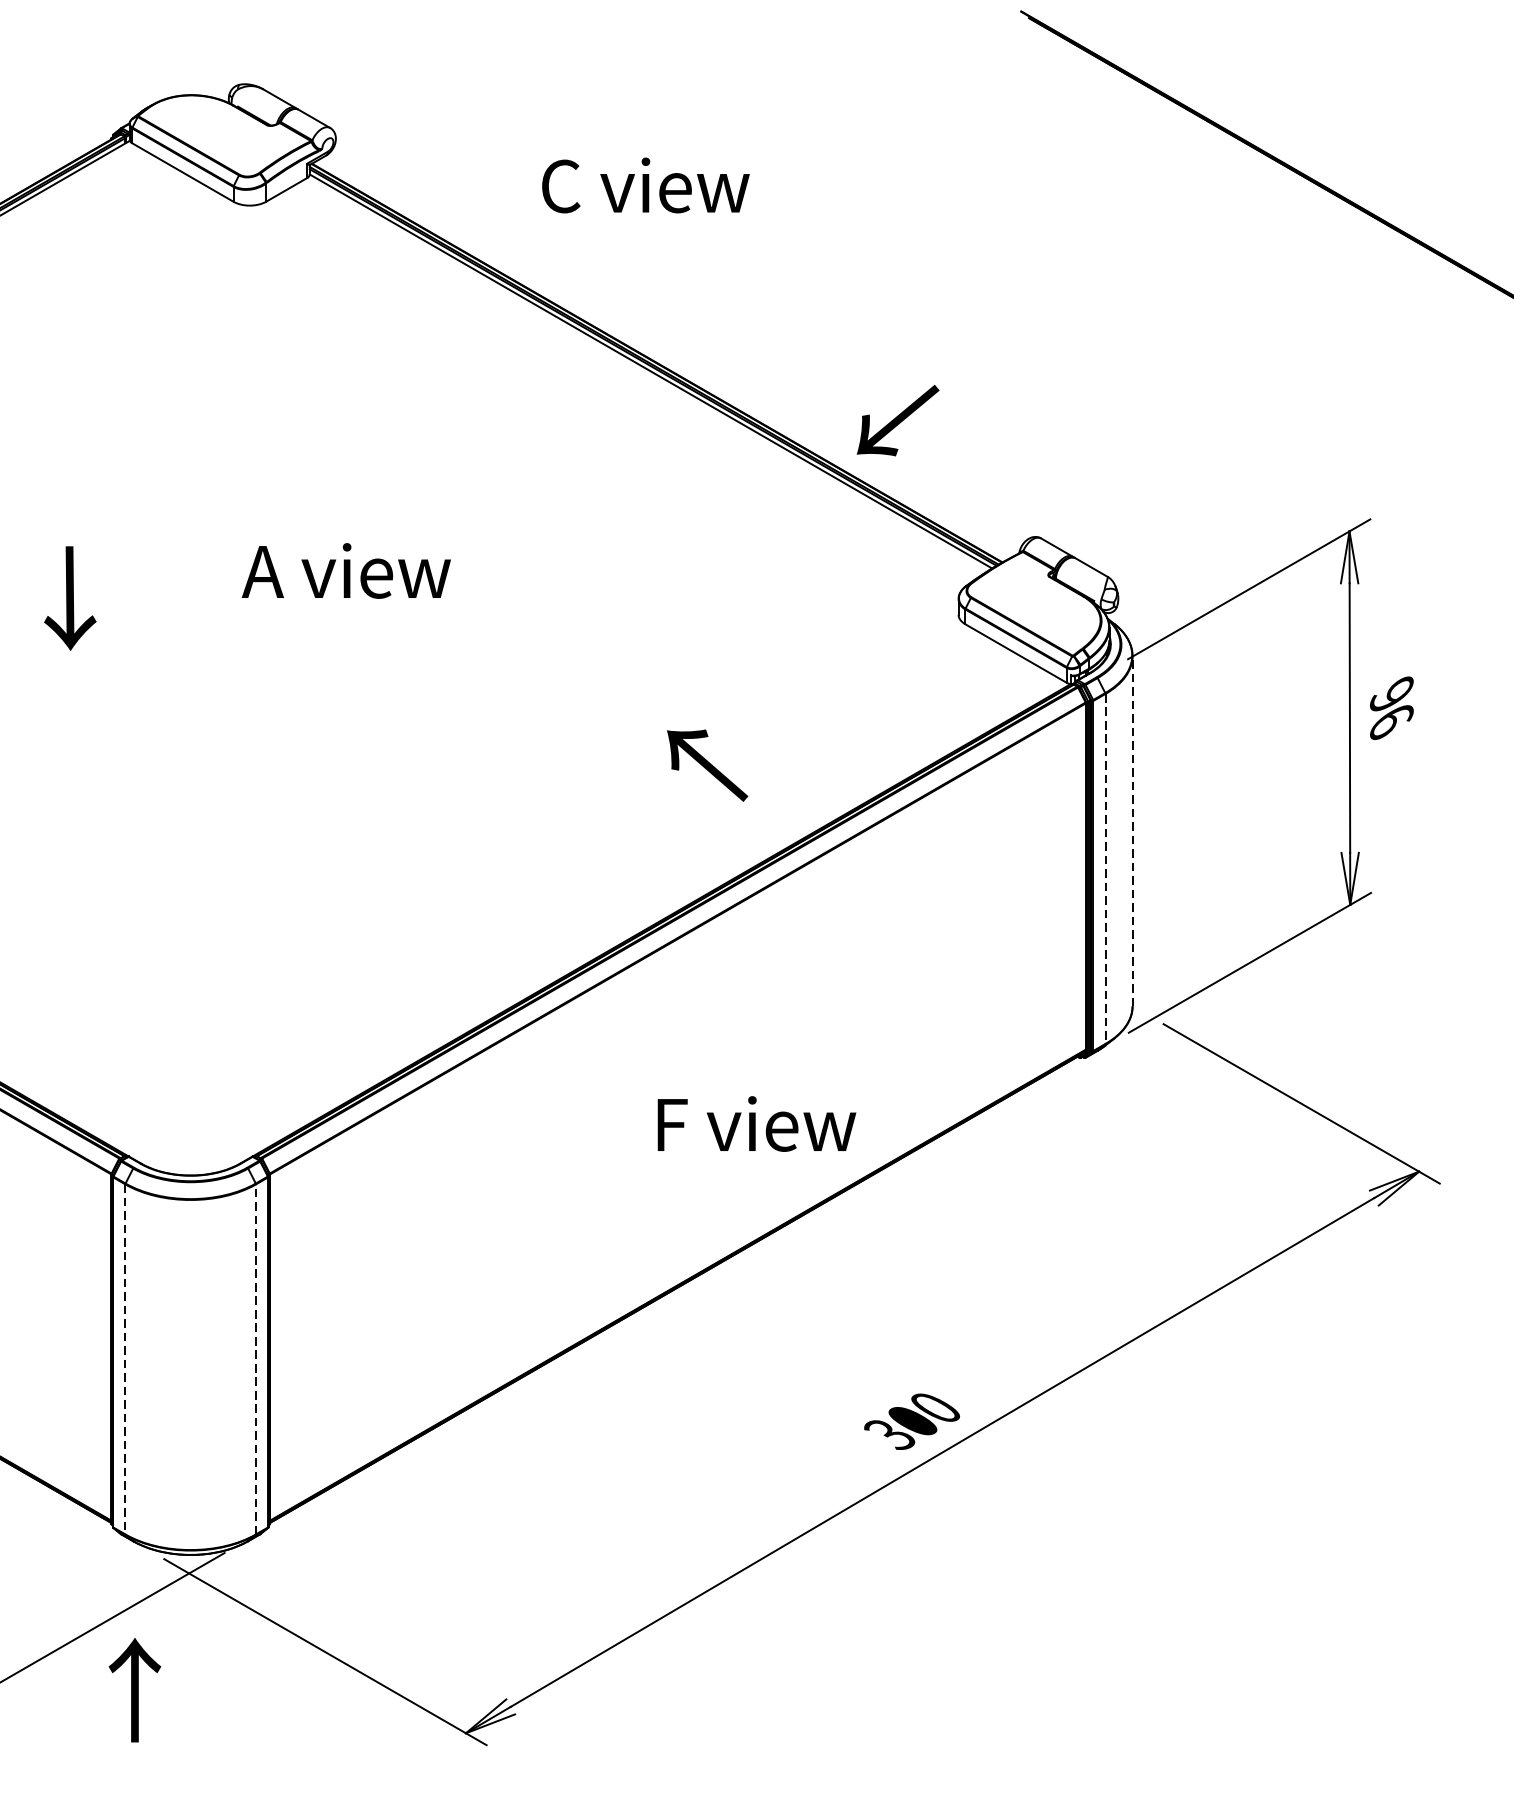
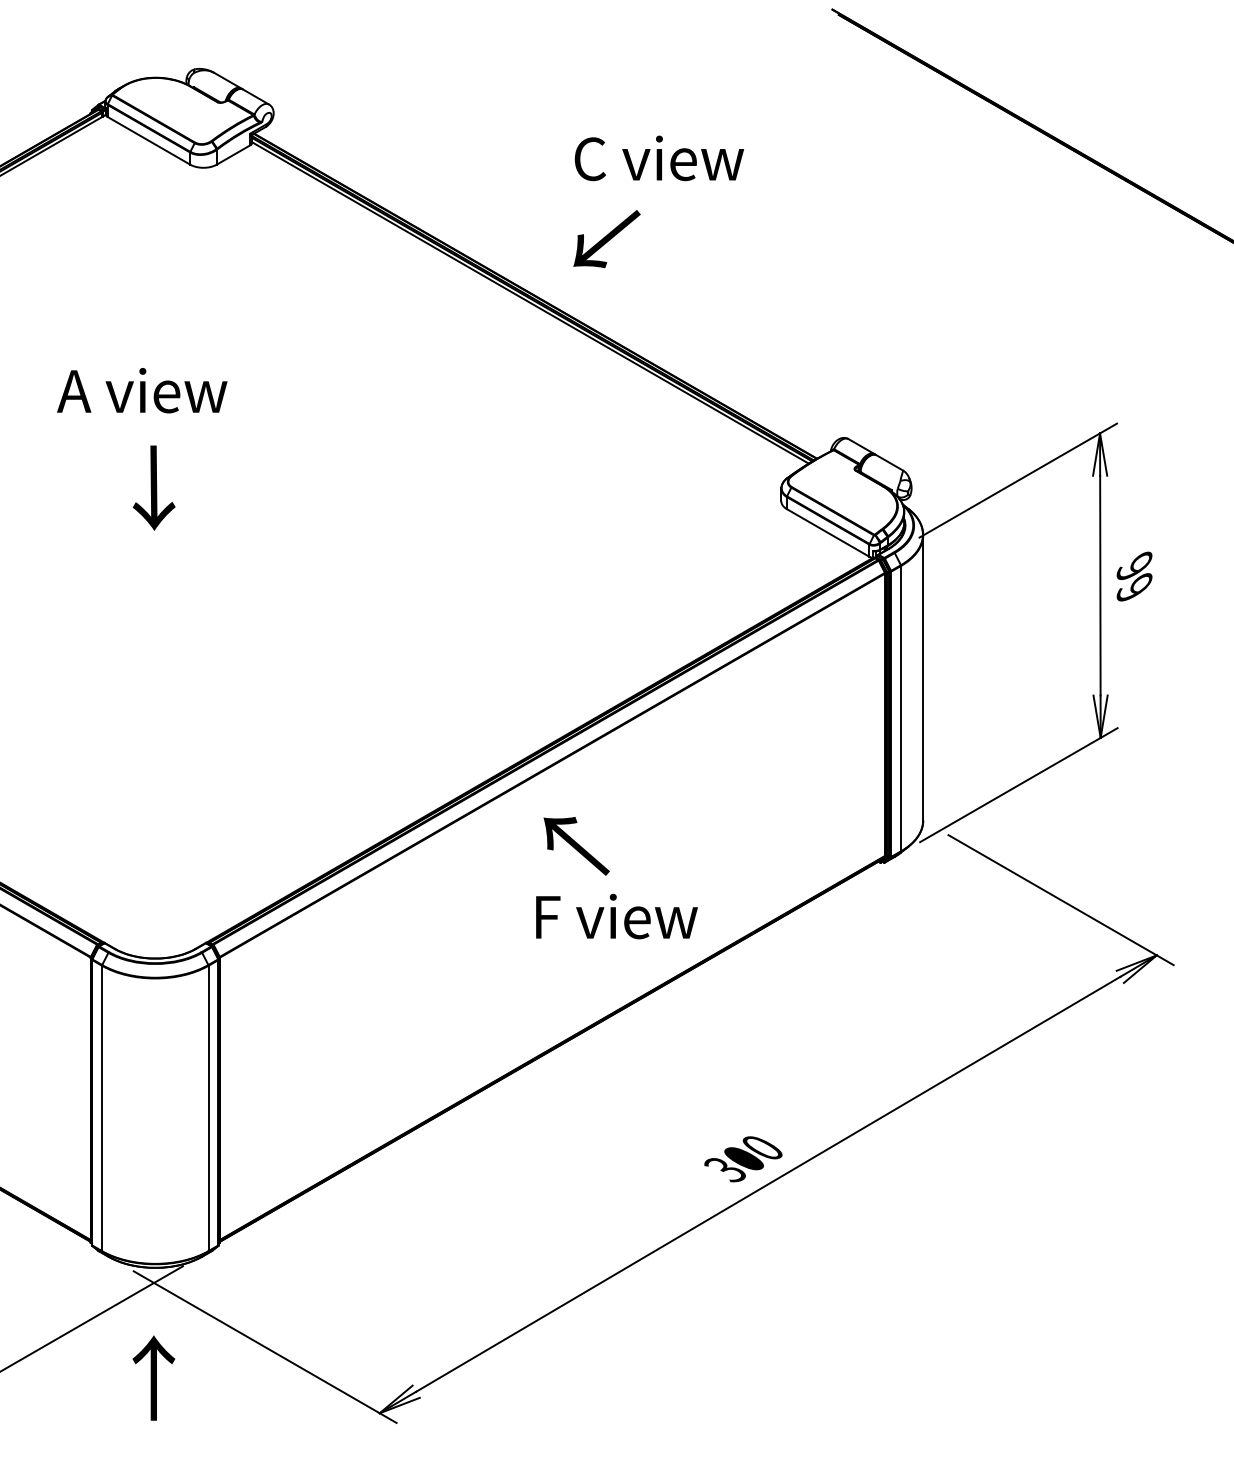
text: (644, 185) -> (658, 158), moved
text: (897, 421) -> (606, 239), moved
text: (346, 570) -> (142, 390), moved
text: (69, 597) -> (153, 487), moved
text: (1391, 721) -> (1134, 588), 96 -> 99
text: (707, 765) -> (576, 846), moved
line: (1132, 830) -> (923, 677), dashed -> solid
line: (1105, 868) -> (901, 708), dashed -> solid
line: (125, 1359) -> (102, 1108), dashed -> solid
line: (255, 1359) -> (208, 1108), dashed -> solid
text: (134, 1689) -> (153, 1377), moved

